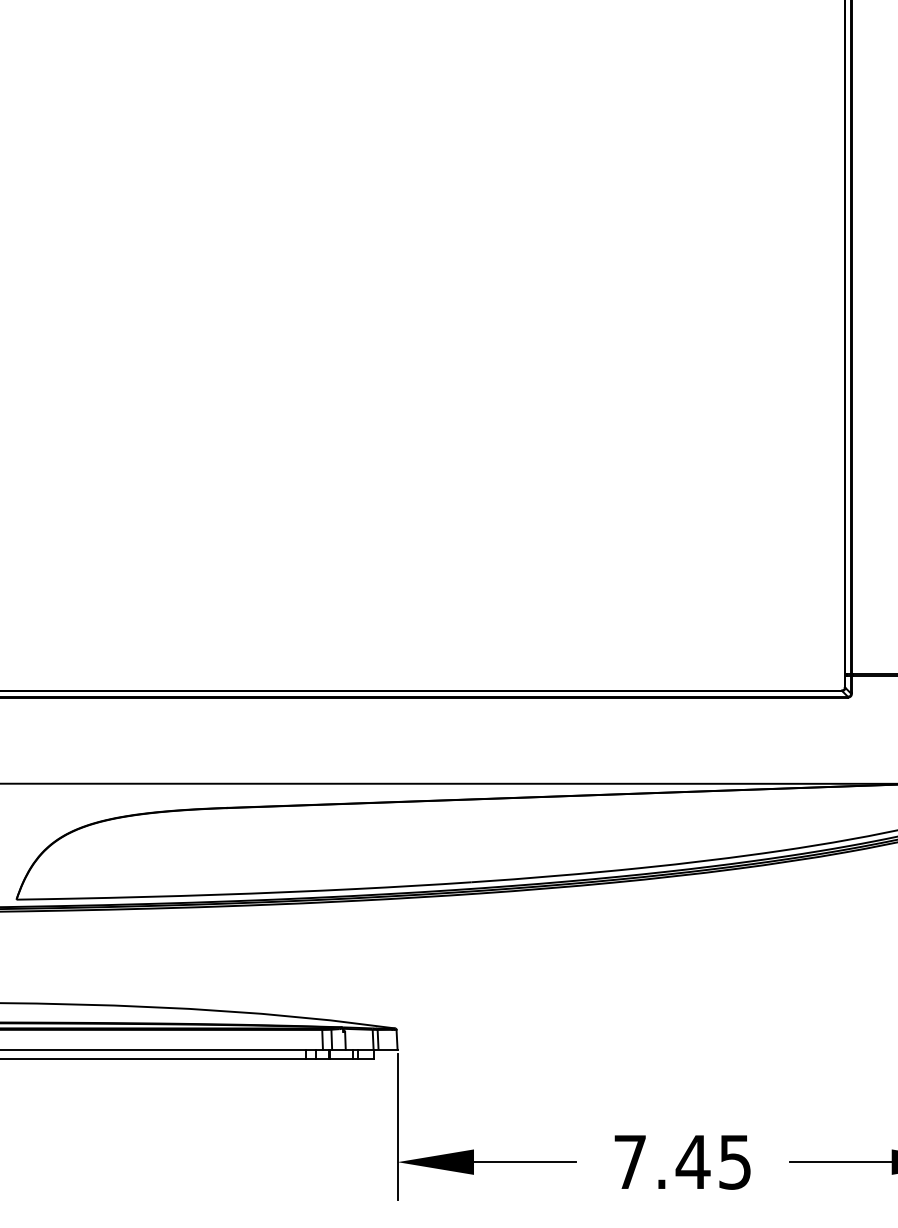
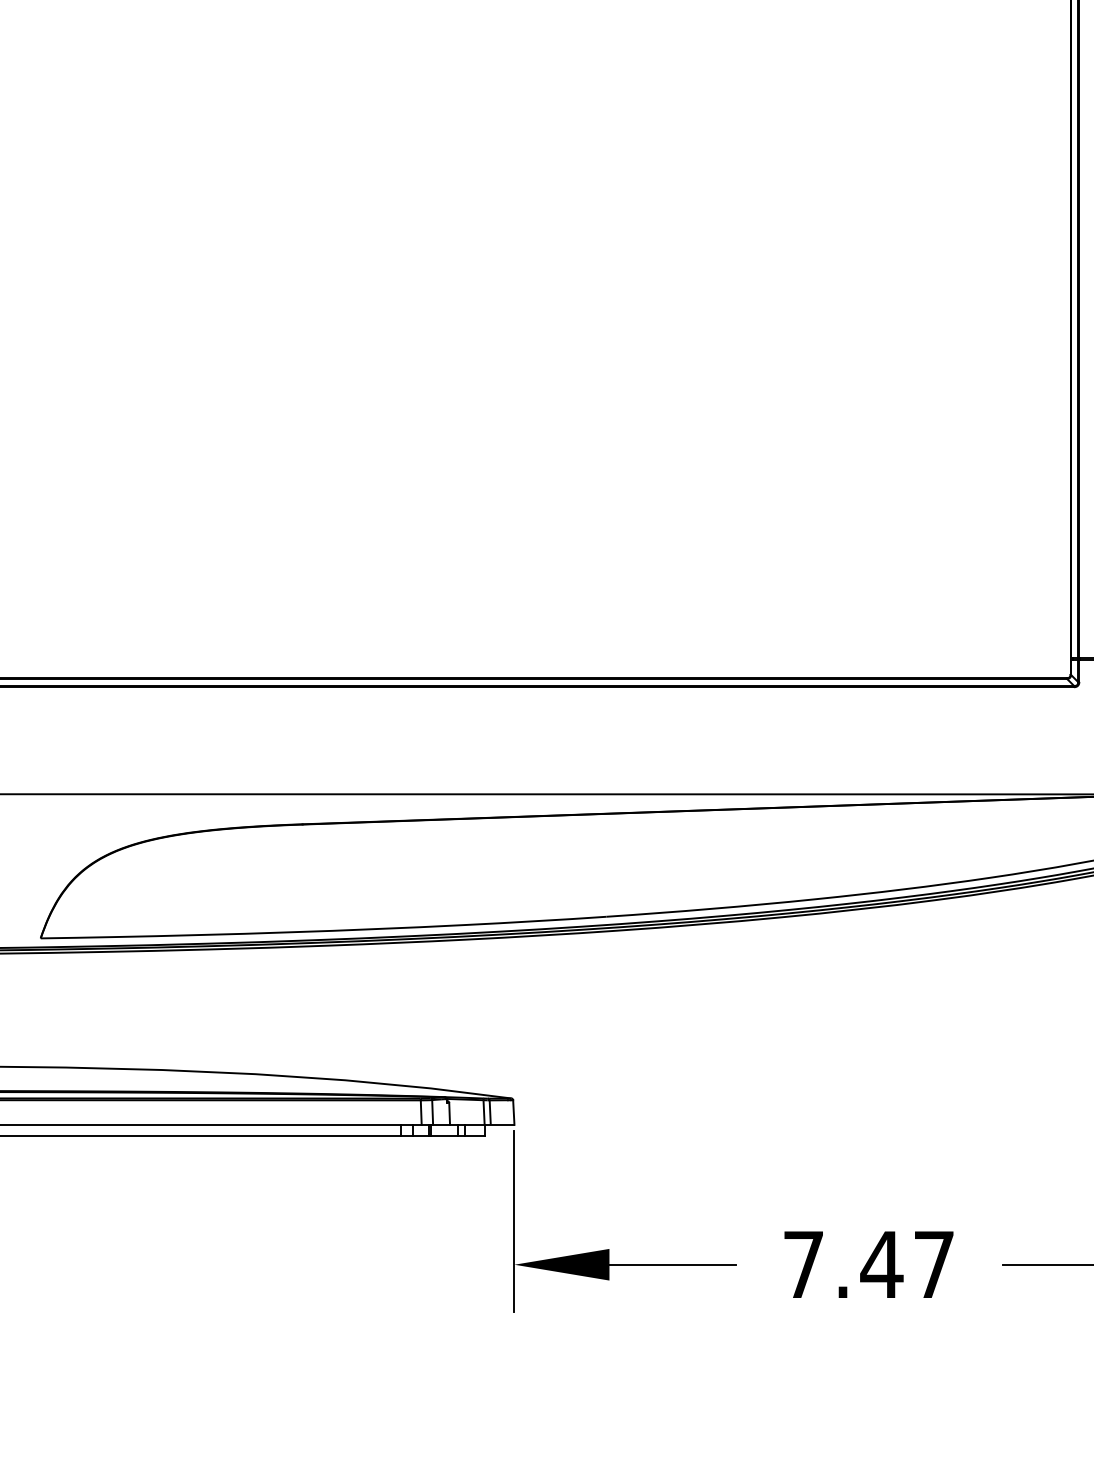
text: (734, 1162) -> (933, 1265), 7.45 -> 7.47

